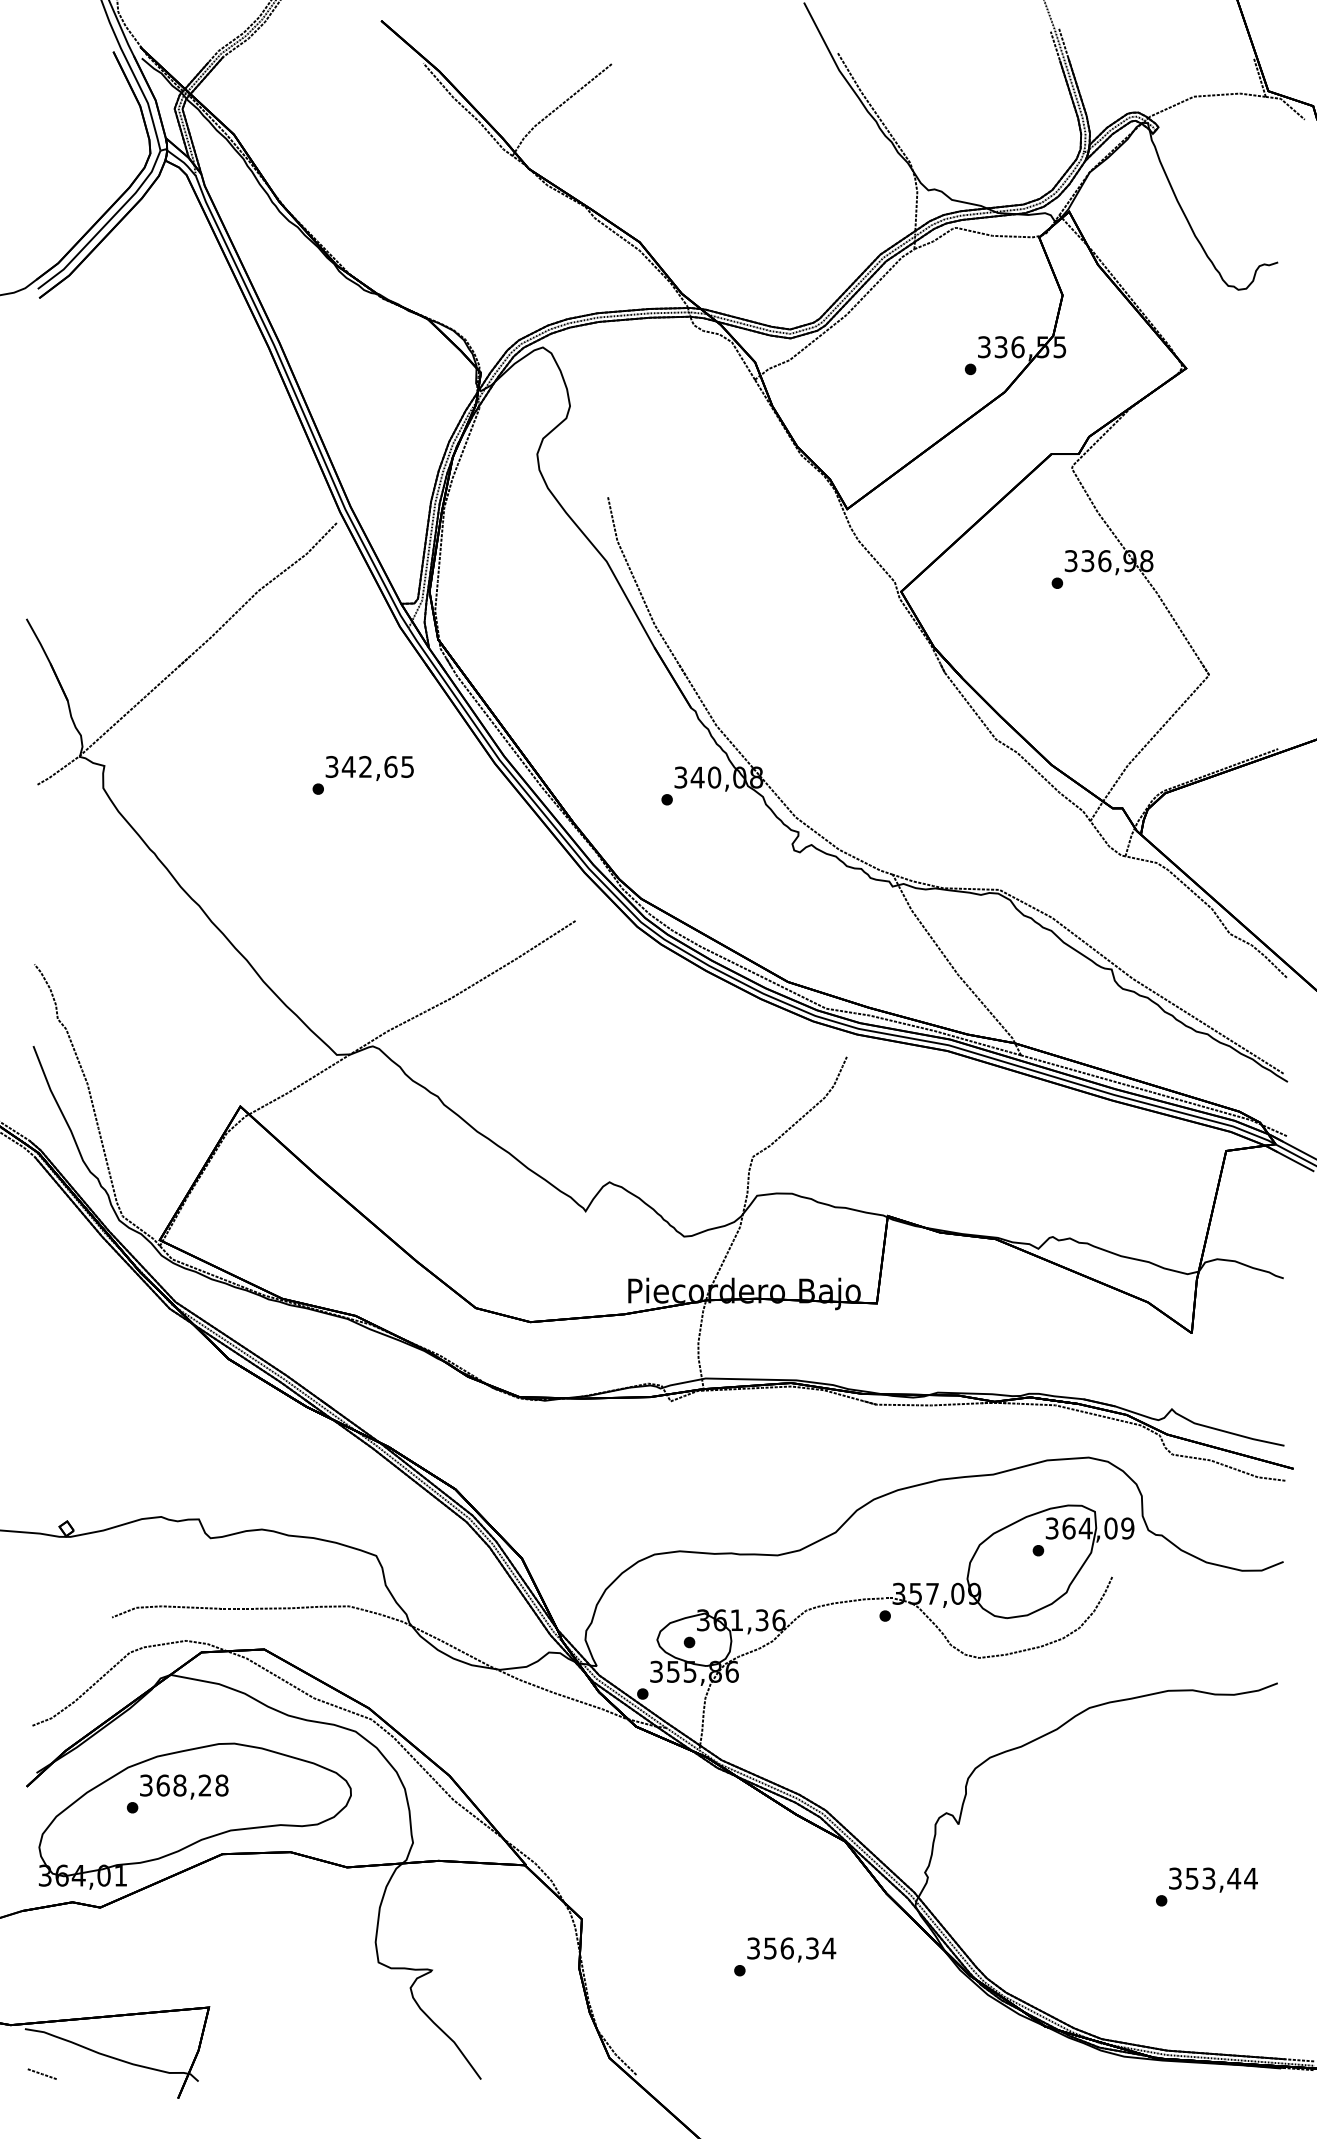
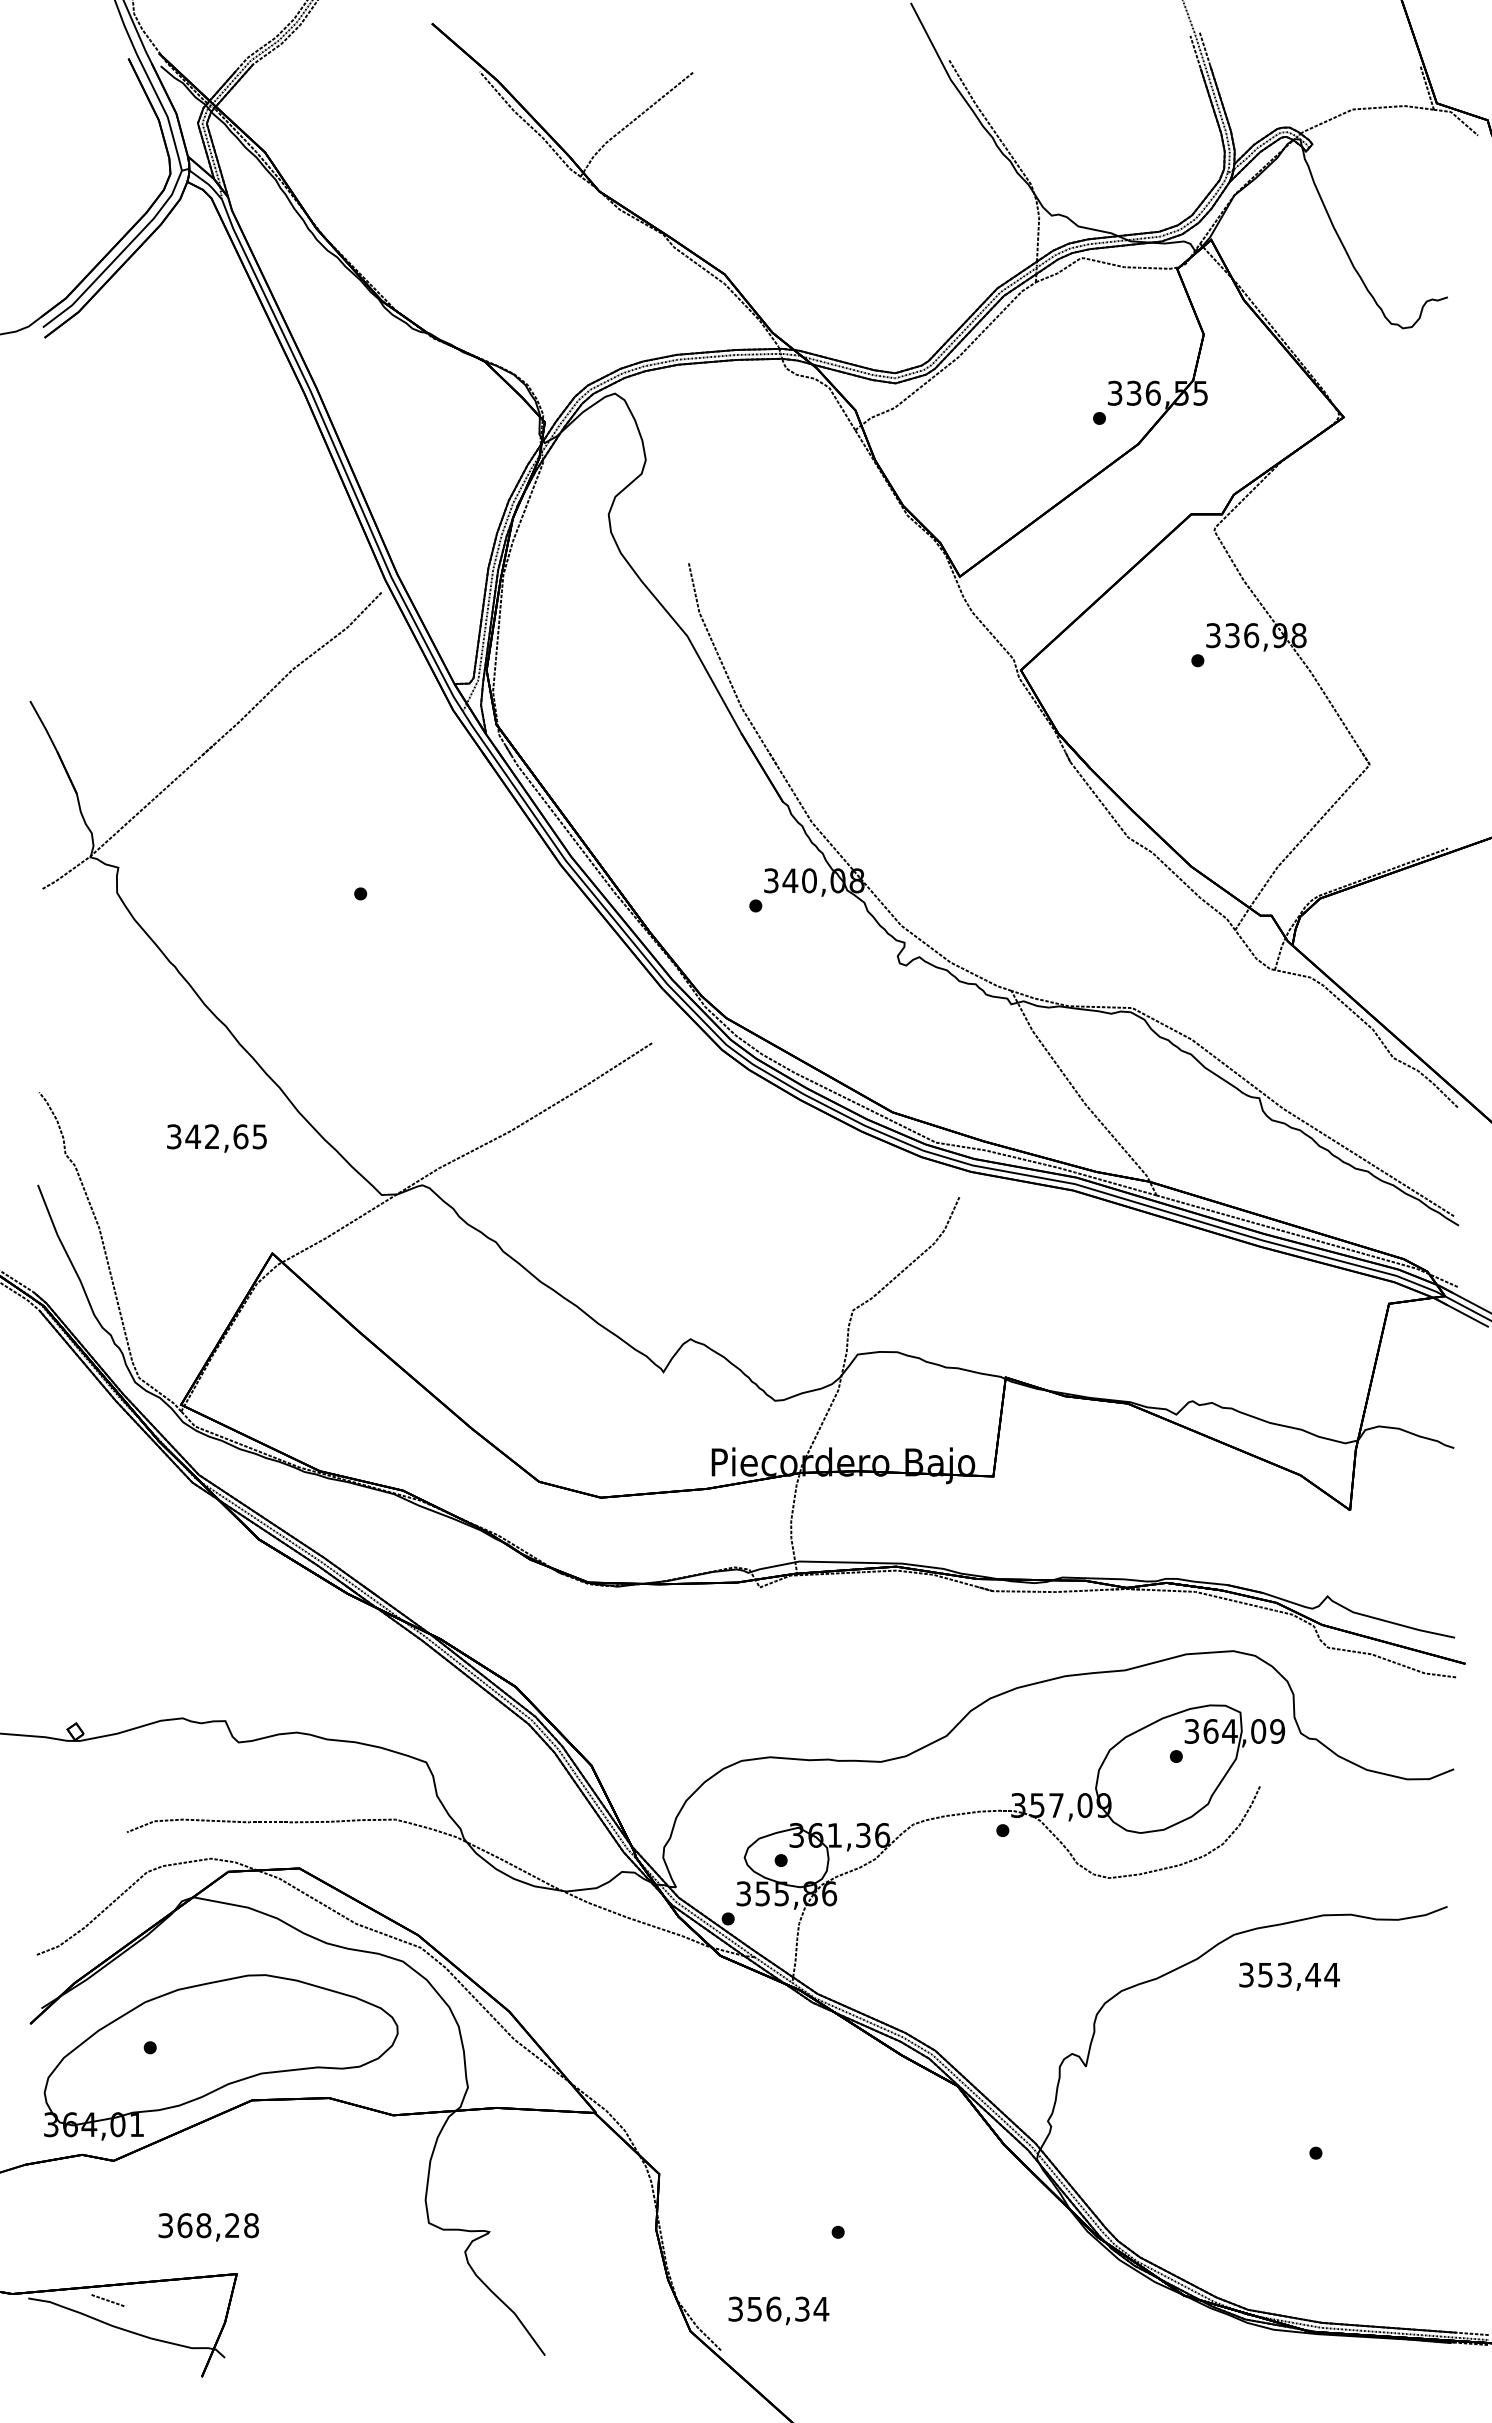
text: (369, 768) -> (216, 1138), moved
text: (183, 1787) -> (208, 2227), moved
text: (1213, 1879) -> (1289, 1976), moved
text: (791, 1949) -> (778, 2310), moved
line: (41, 2074) -> (107, 2300), moved

